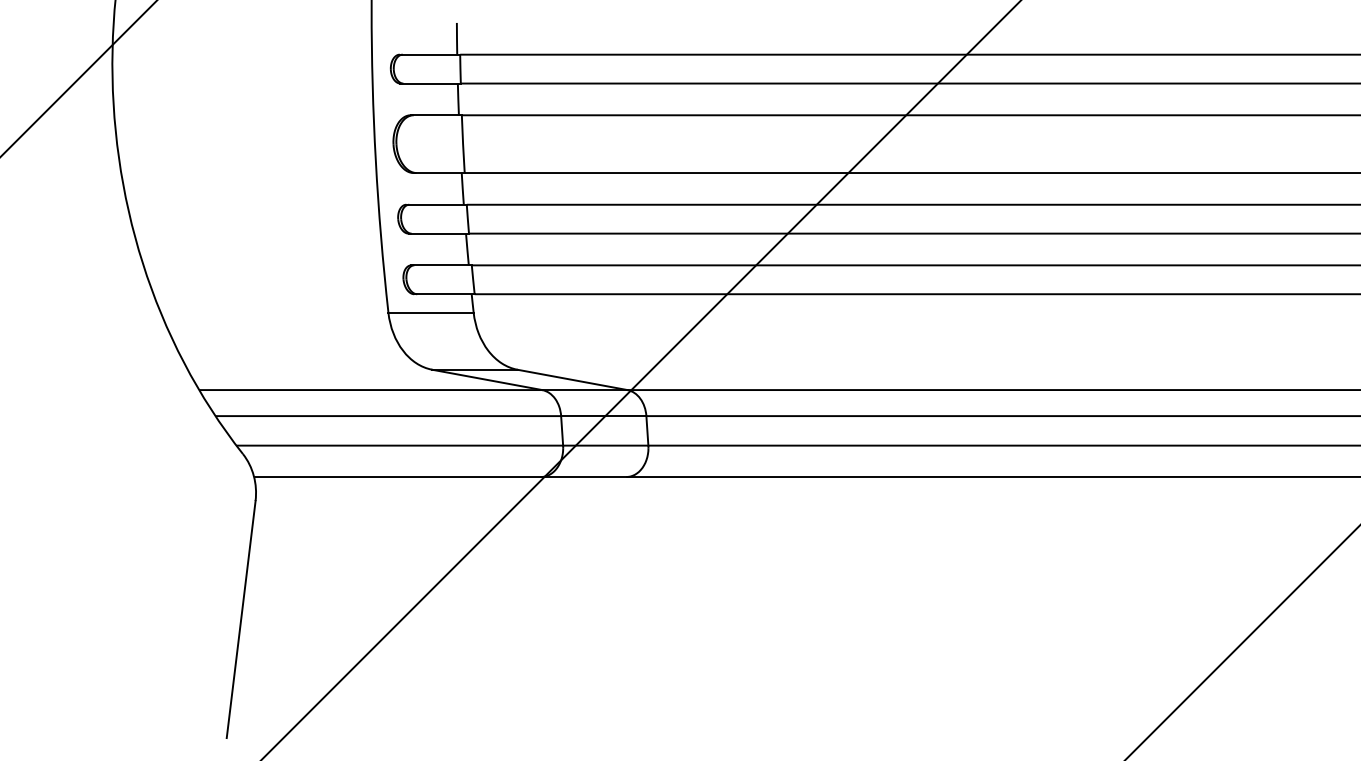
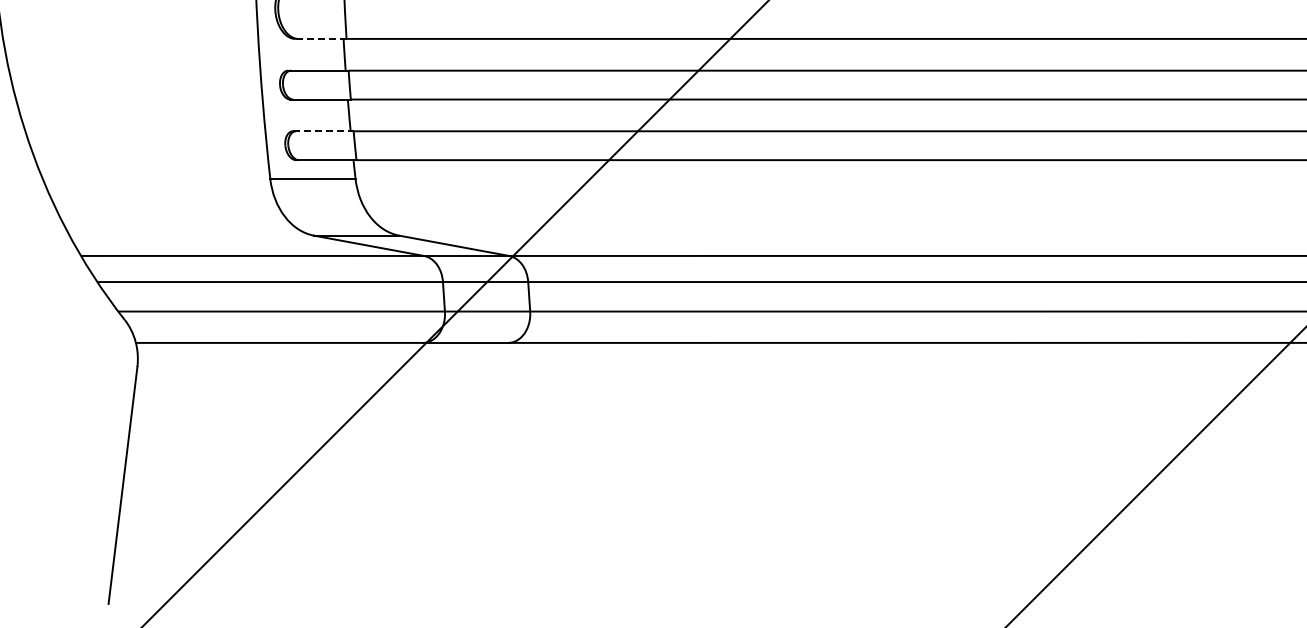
line: (439, 173) -> (321, 39), solid -> dashed
line: (442, 265) -> (324, 131), solid -> dashed

